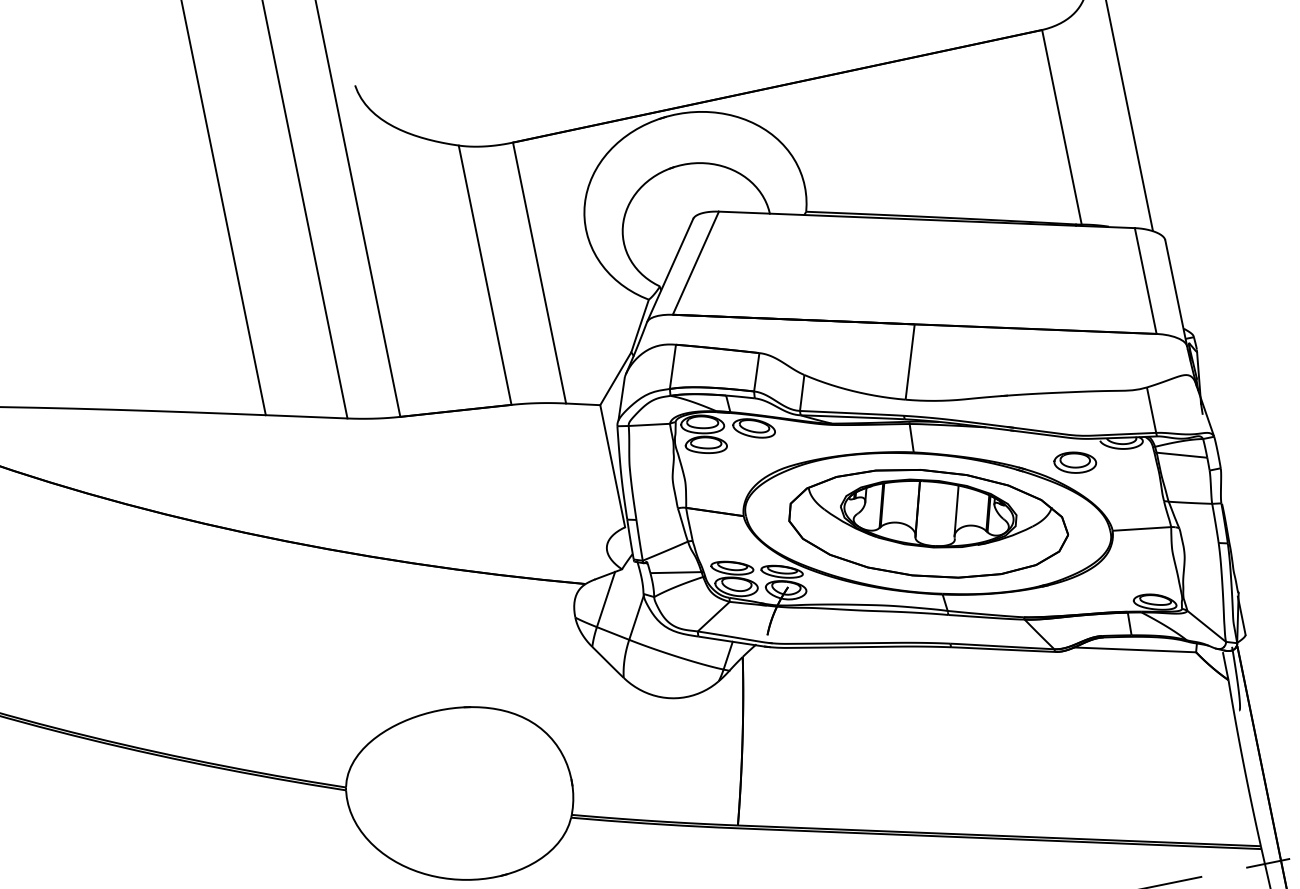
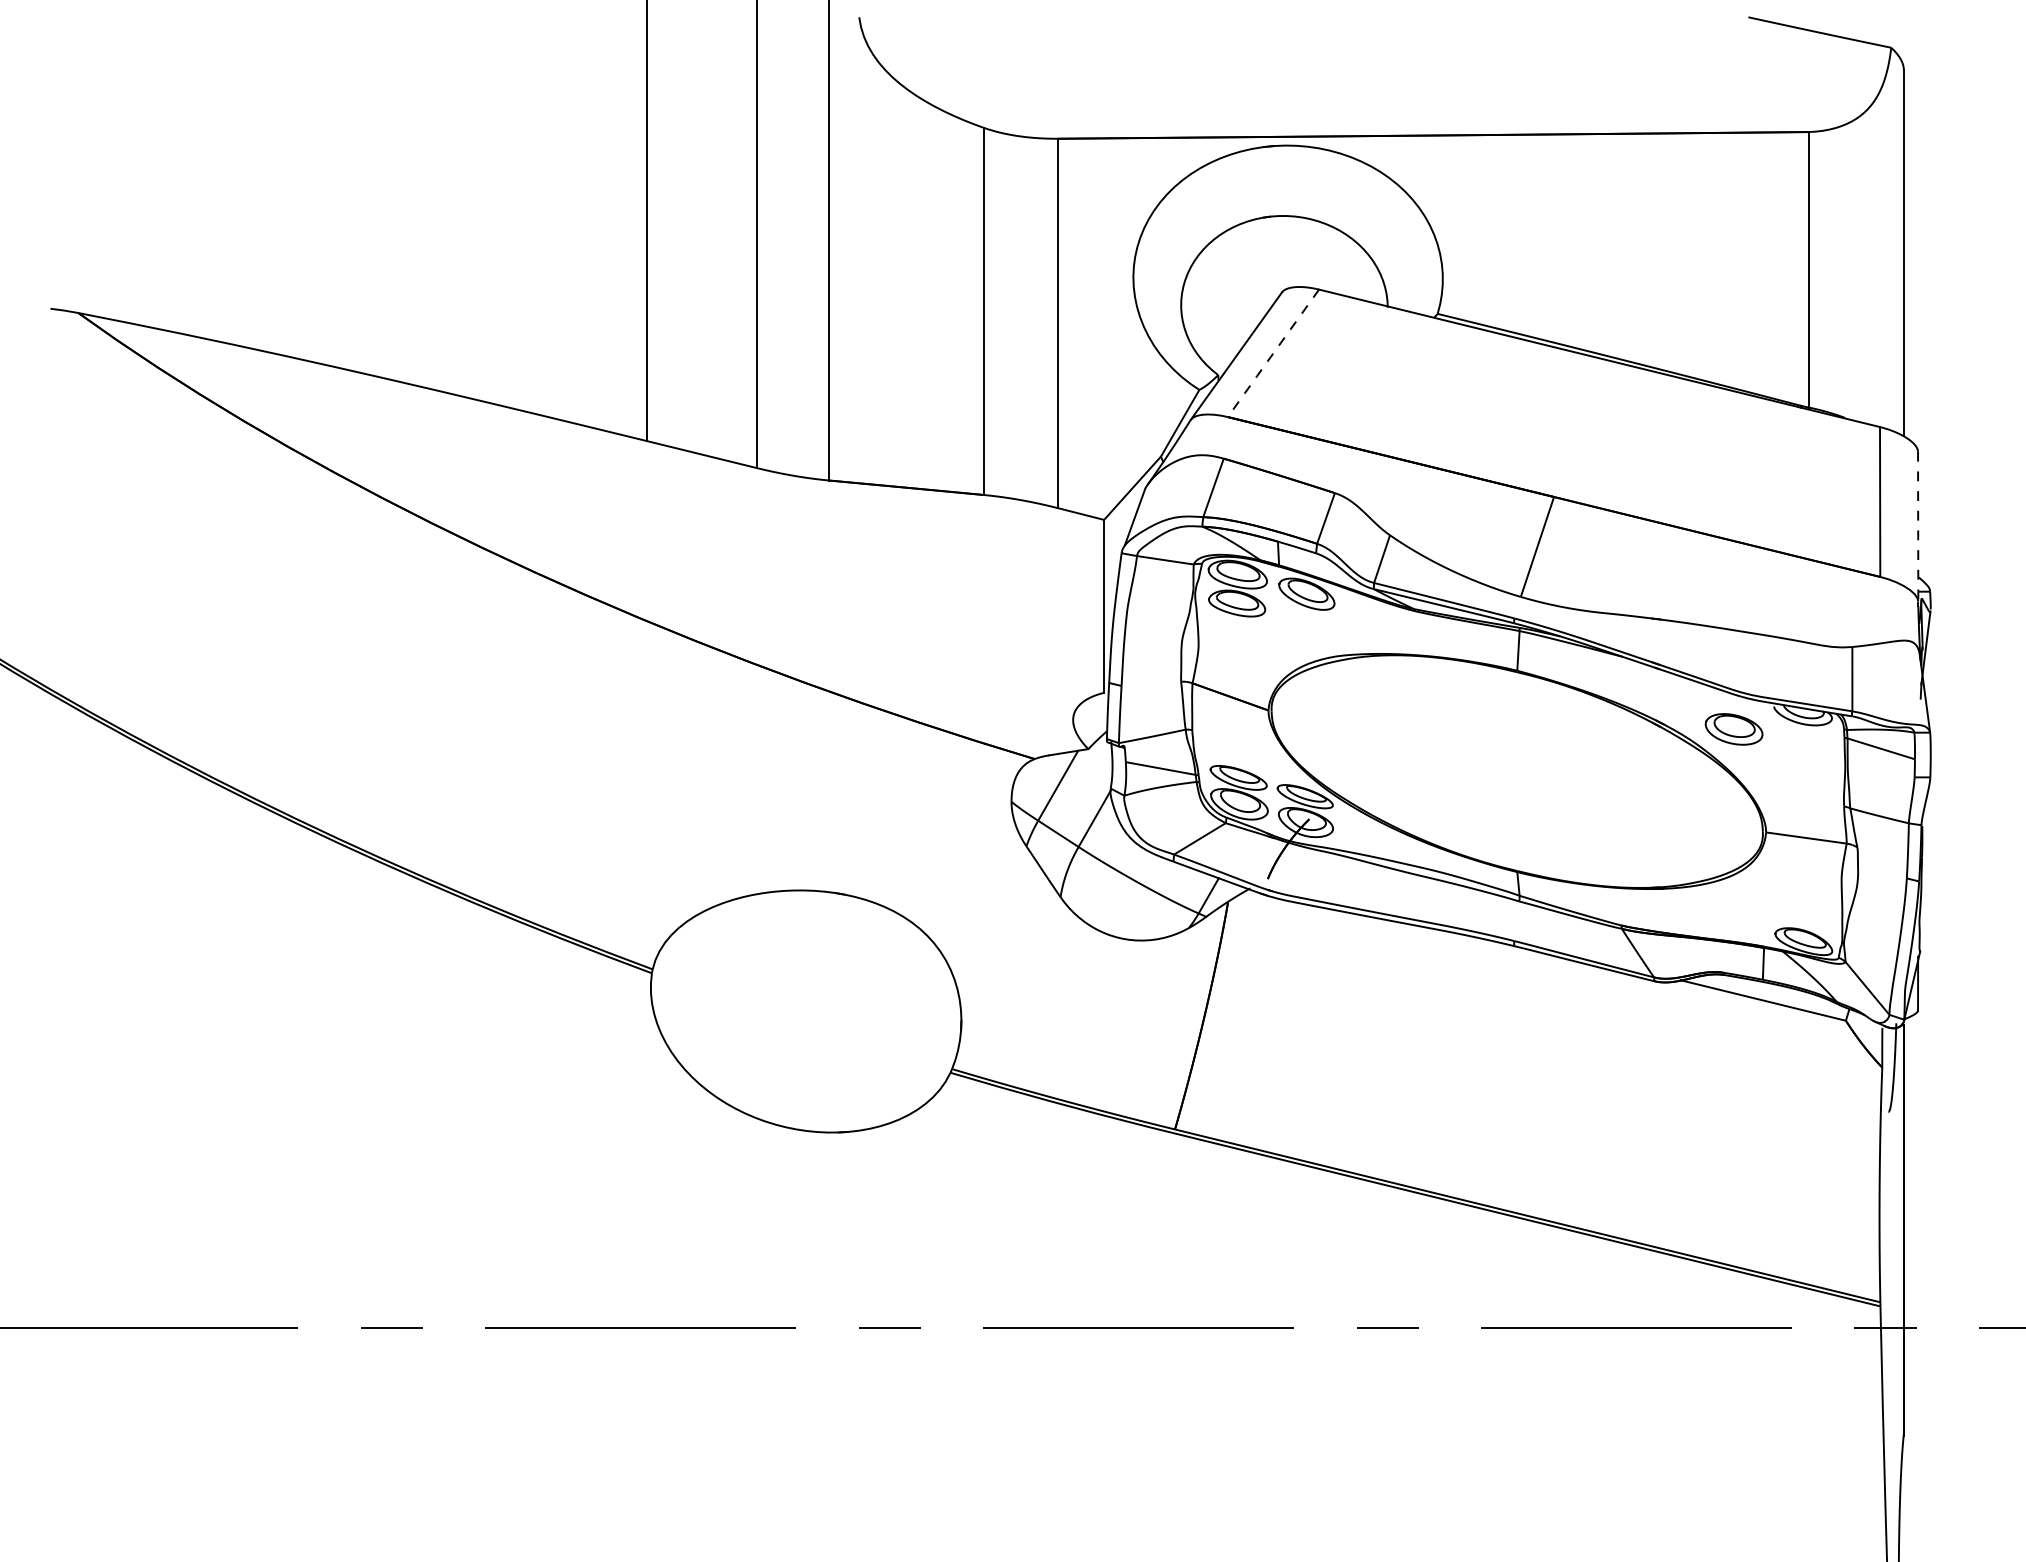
line: (695, 263) -> (1273, 353), solid -> dashed
line: (1176, 292) -> (1918, 526), solid -> dashed
part: (927, 523) -> (1516, 771), removed

